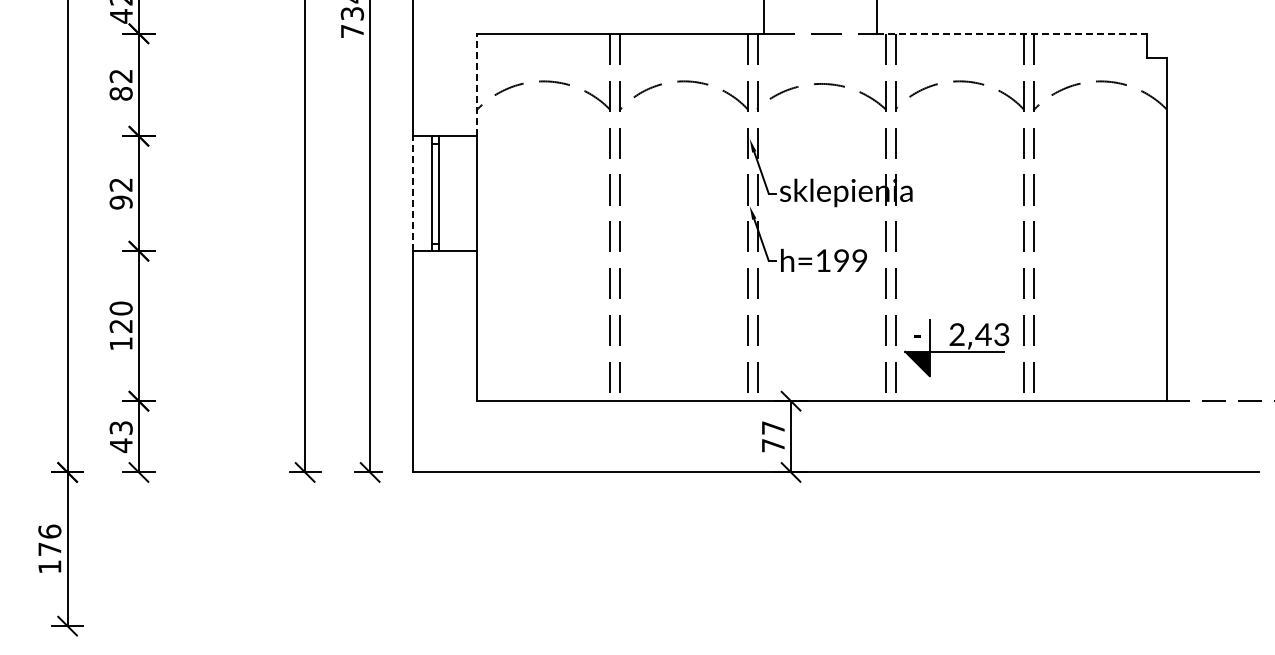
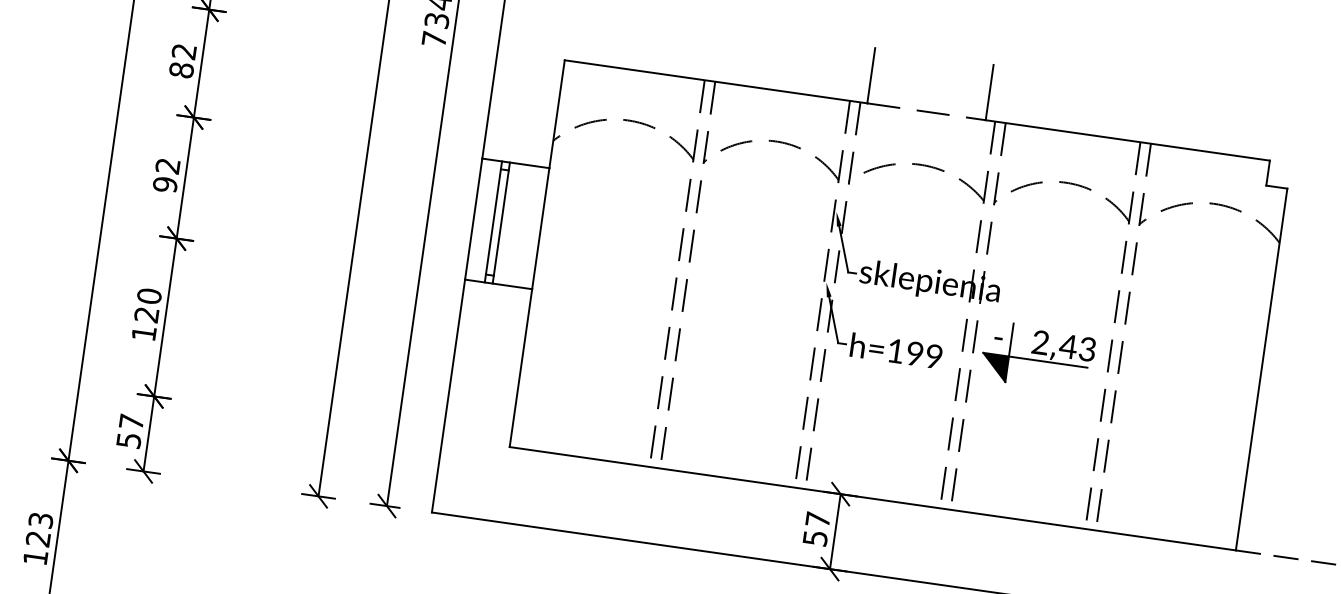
line: (1011, 33) -> (1127, 140), dashed -> solid
line: (476, 84) -> (557, 113), dashed -> solid
line: (412, 193) -> (473, 218), dashed -> solid
part: (956, 348) -> (1037, 357), moved
text: (120, 437) -> (129, 431), 43 -> 57
text: (773, 445) -> (815, 538), 77 -> 57
text: (49, 540) -> (39, 529), 176 -> 123

